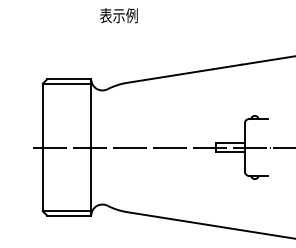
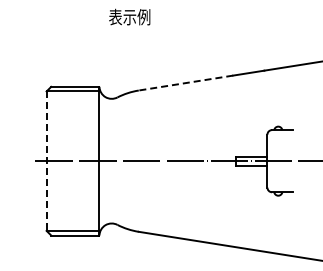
line: (169, 76) -> (185, 83), solid -> dashed
line: (42, 147) -> (46, 161), solid -> dashed

